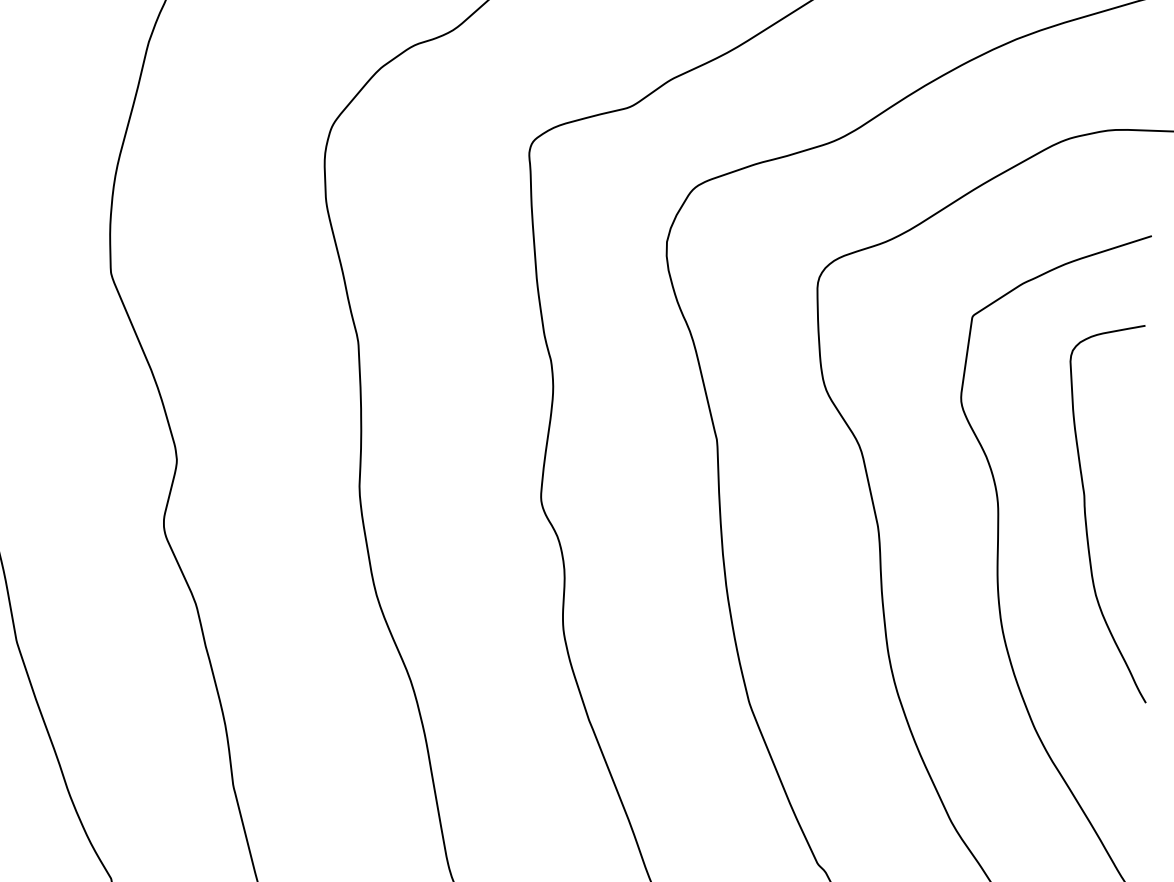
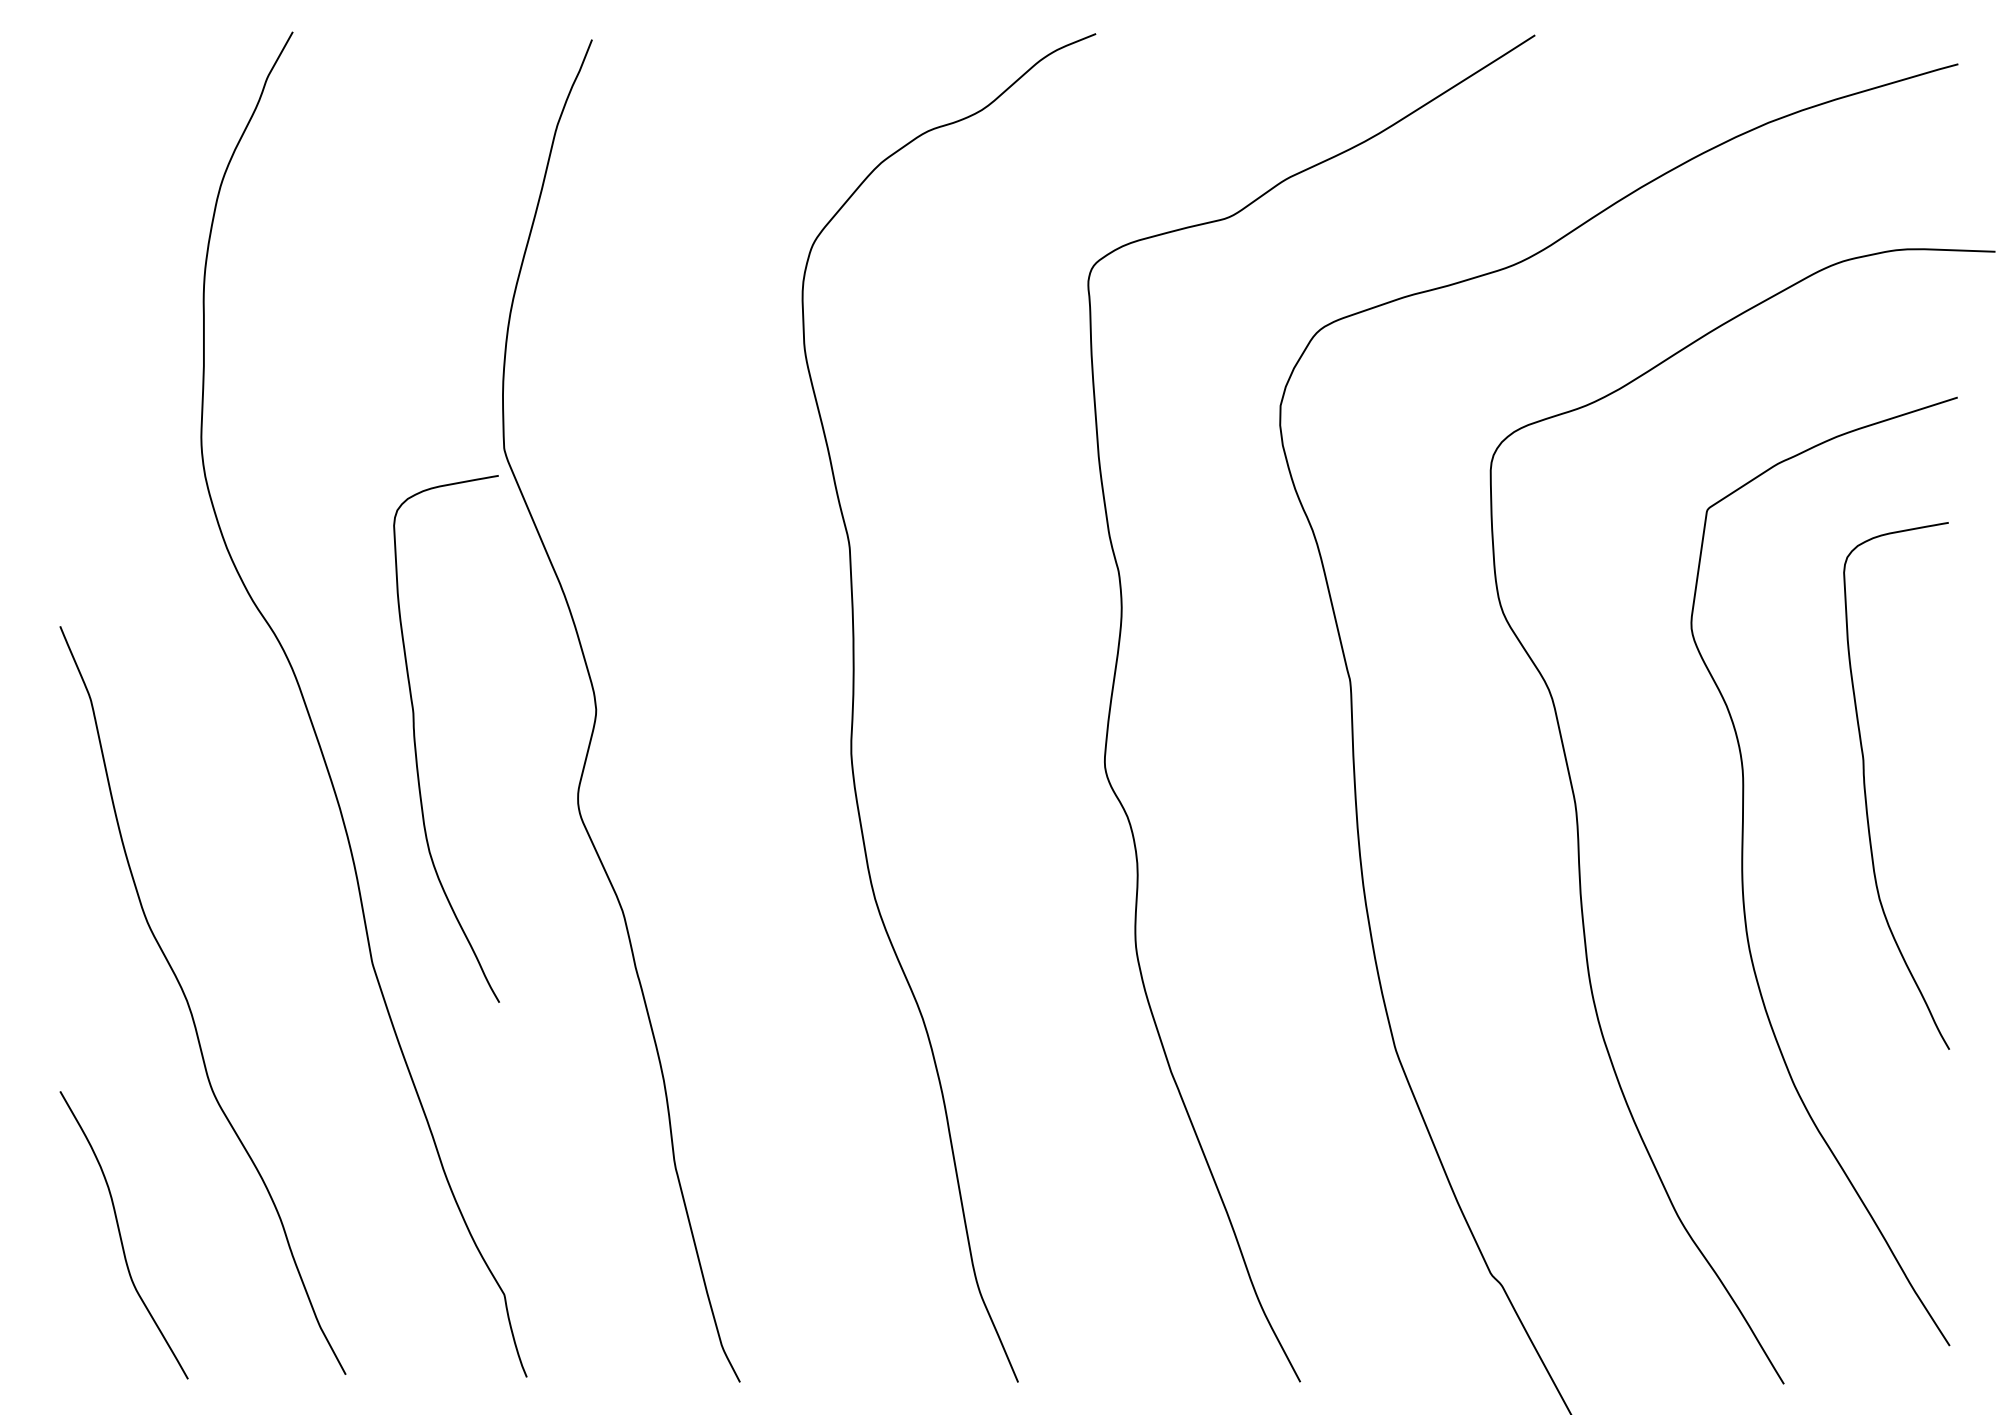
curve: (47, 480) -> (415, 738), added

